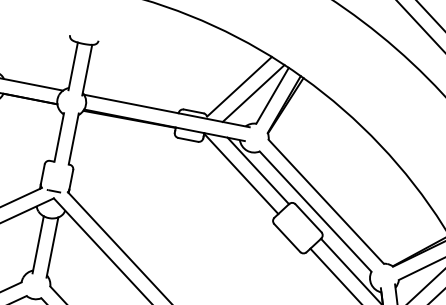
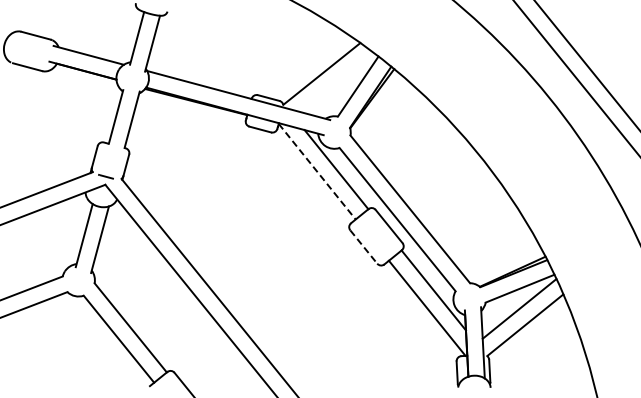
line: (253, 93) -> (337, 82), removed
line: (241, 174) -> (317, 172), solid -> dashed
line: (287, 238) -> (364, 247), solid -> dashed

